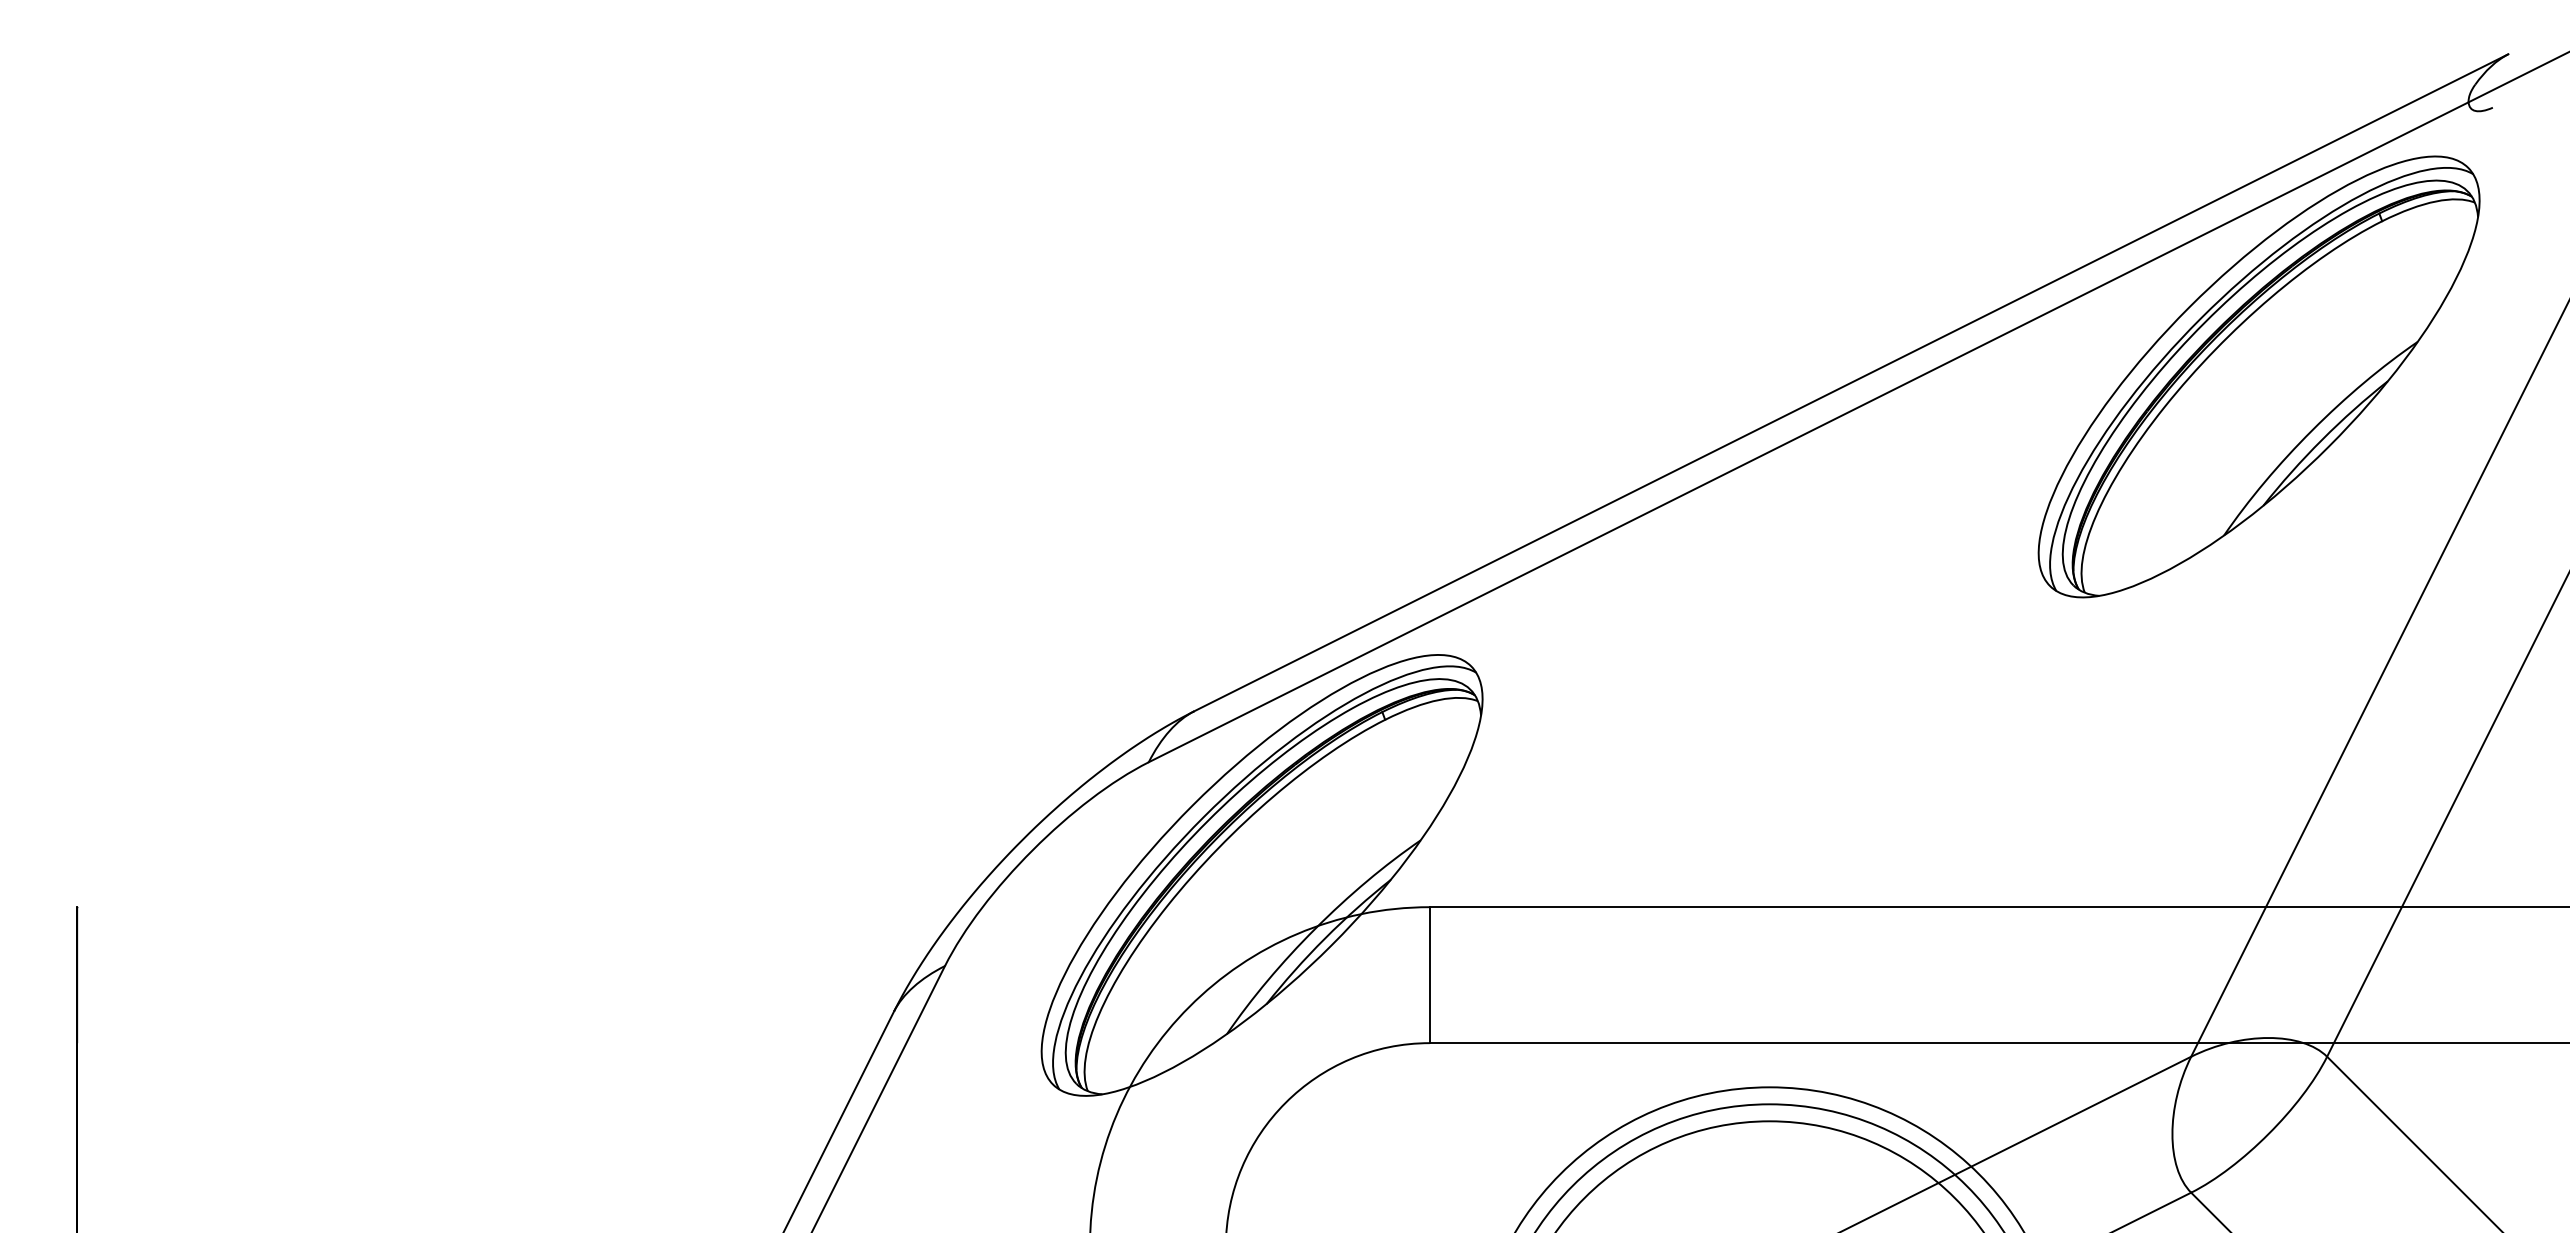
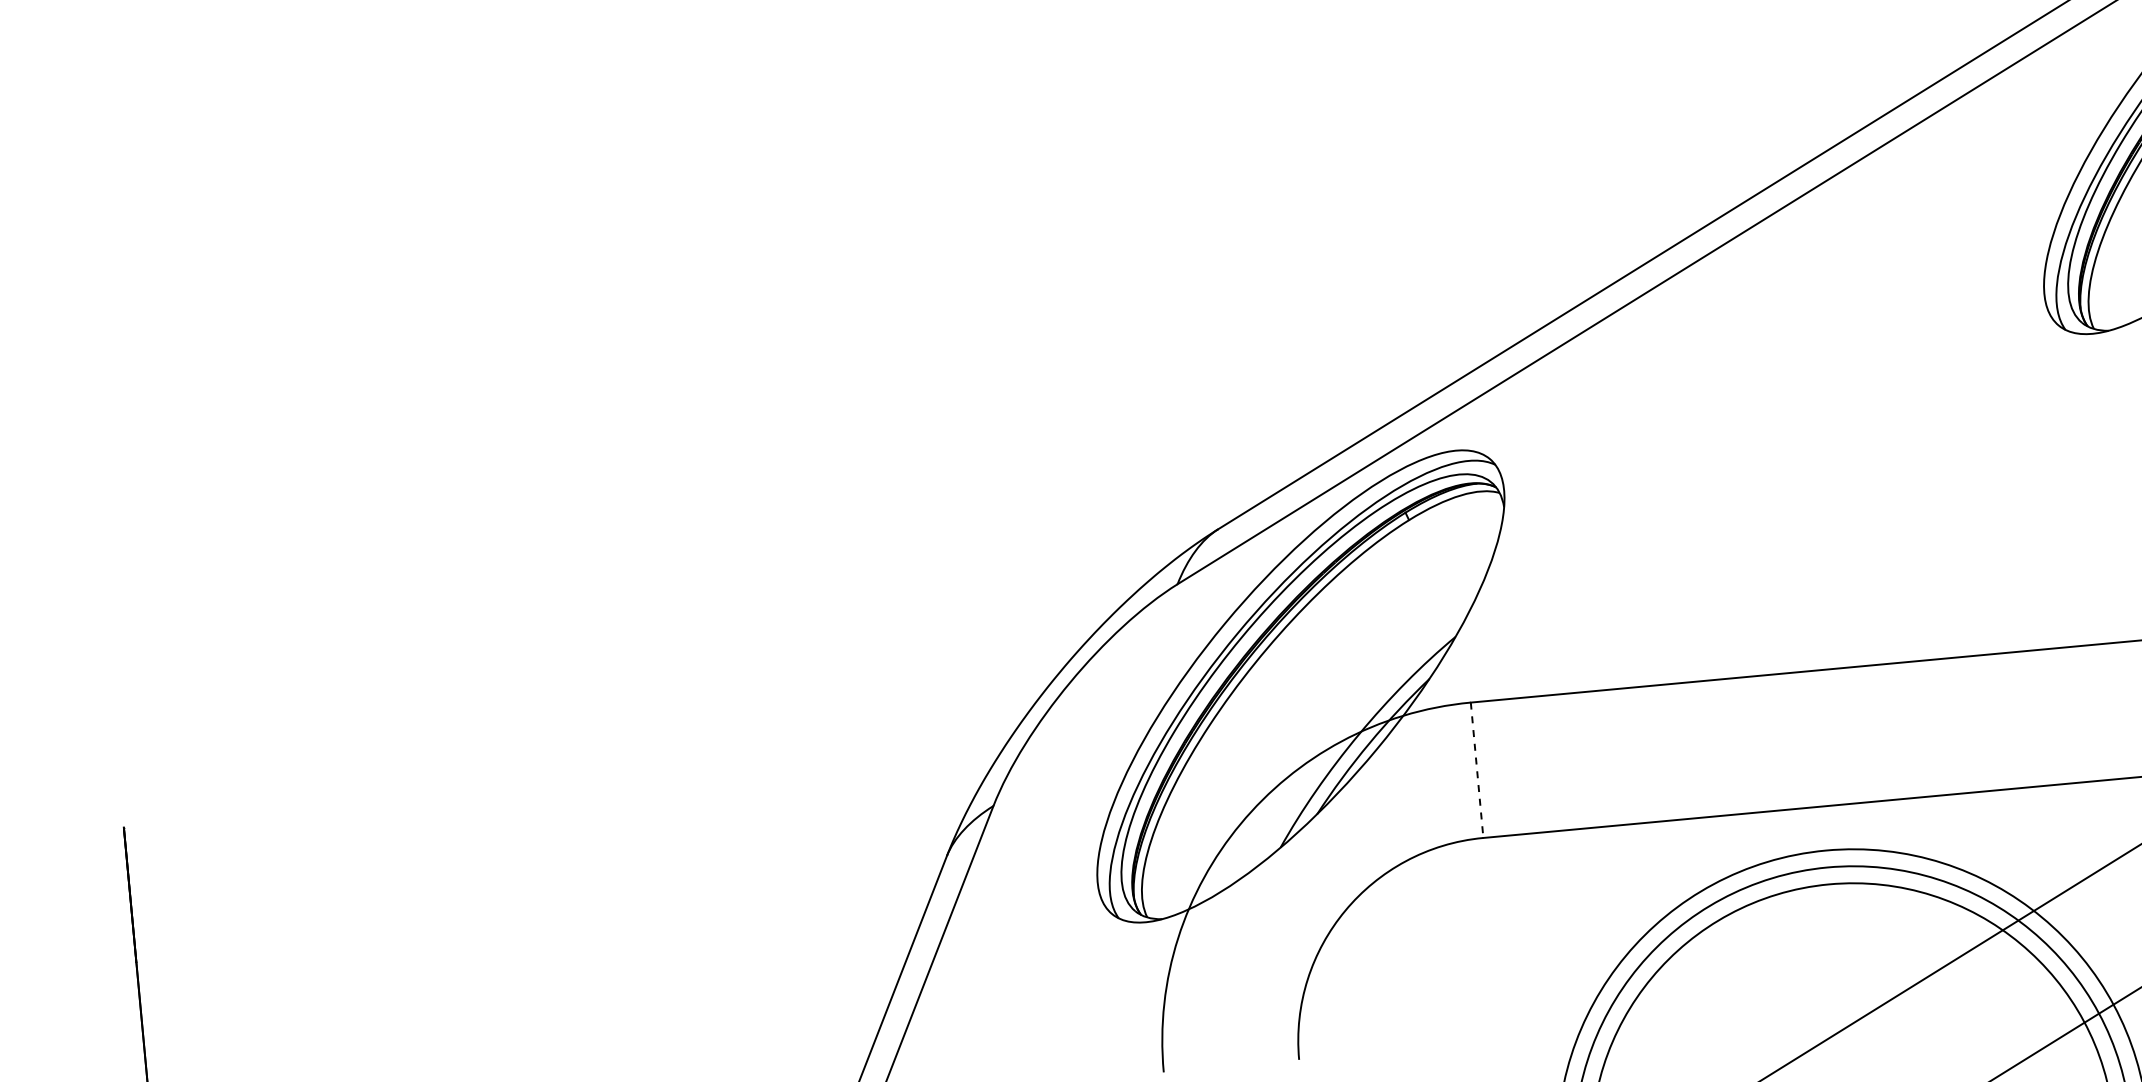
line: (1429, 975) -> (1476, 770), solid -> dashed

